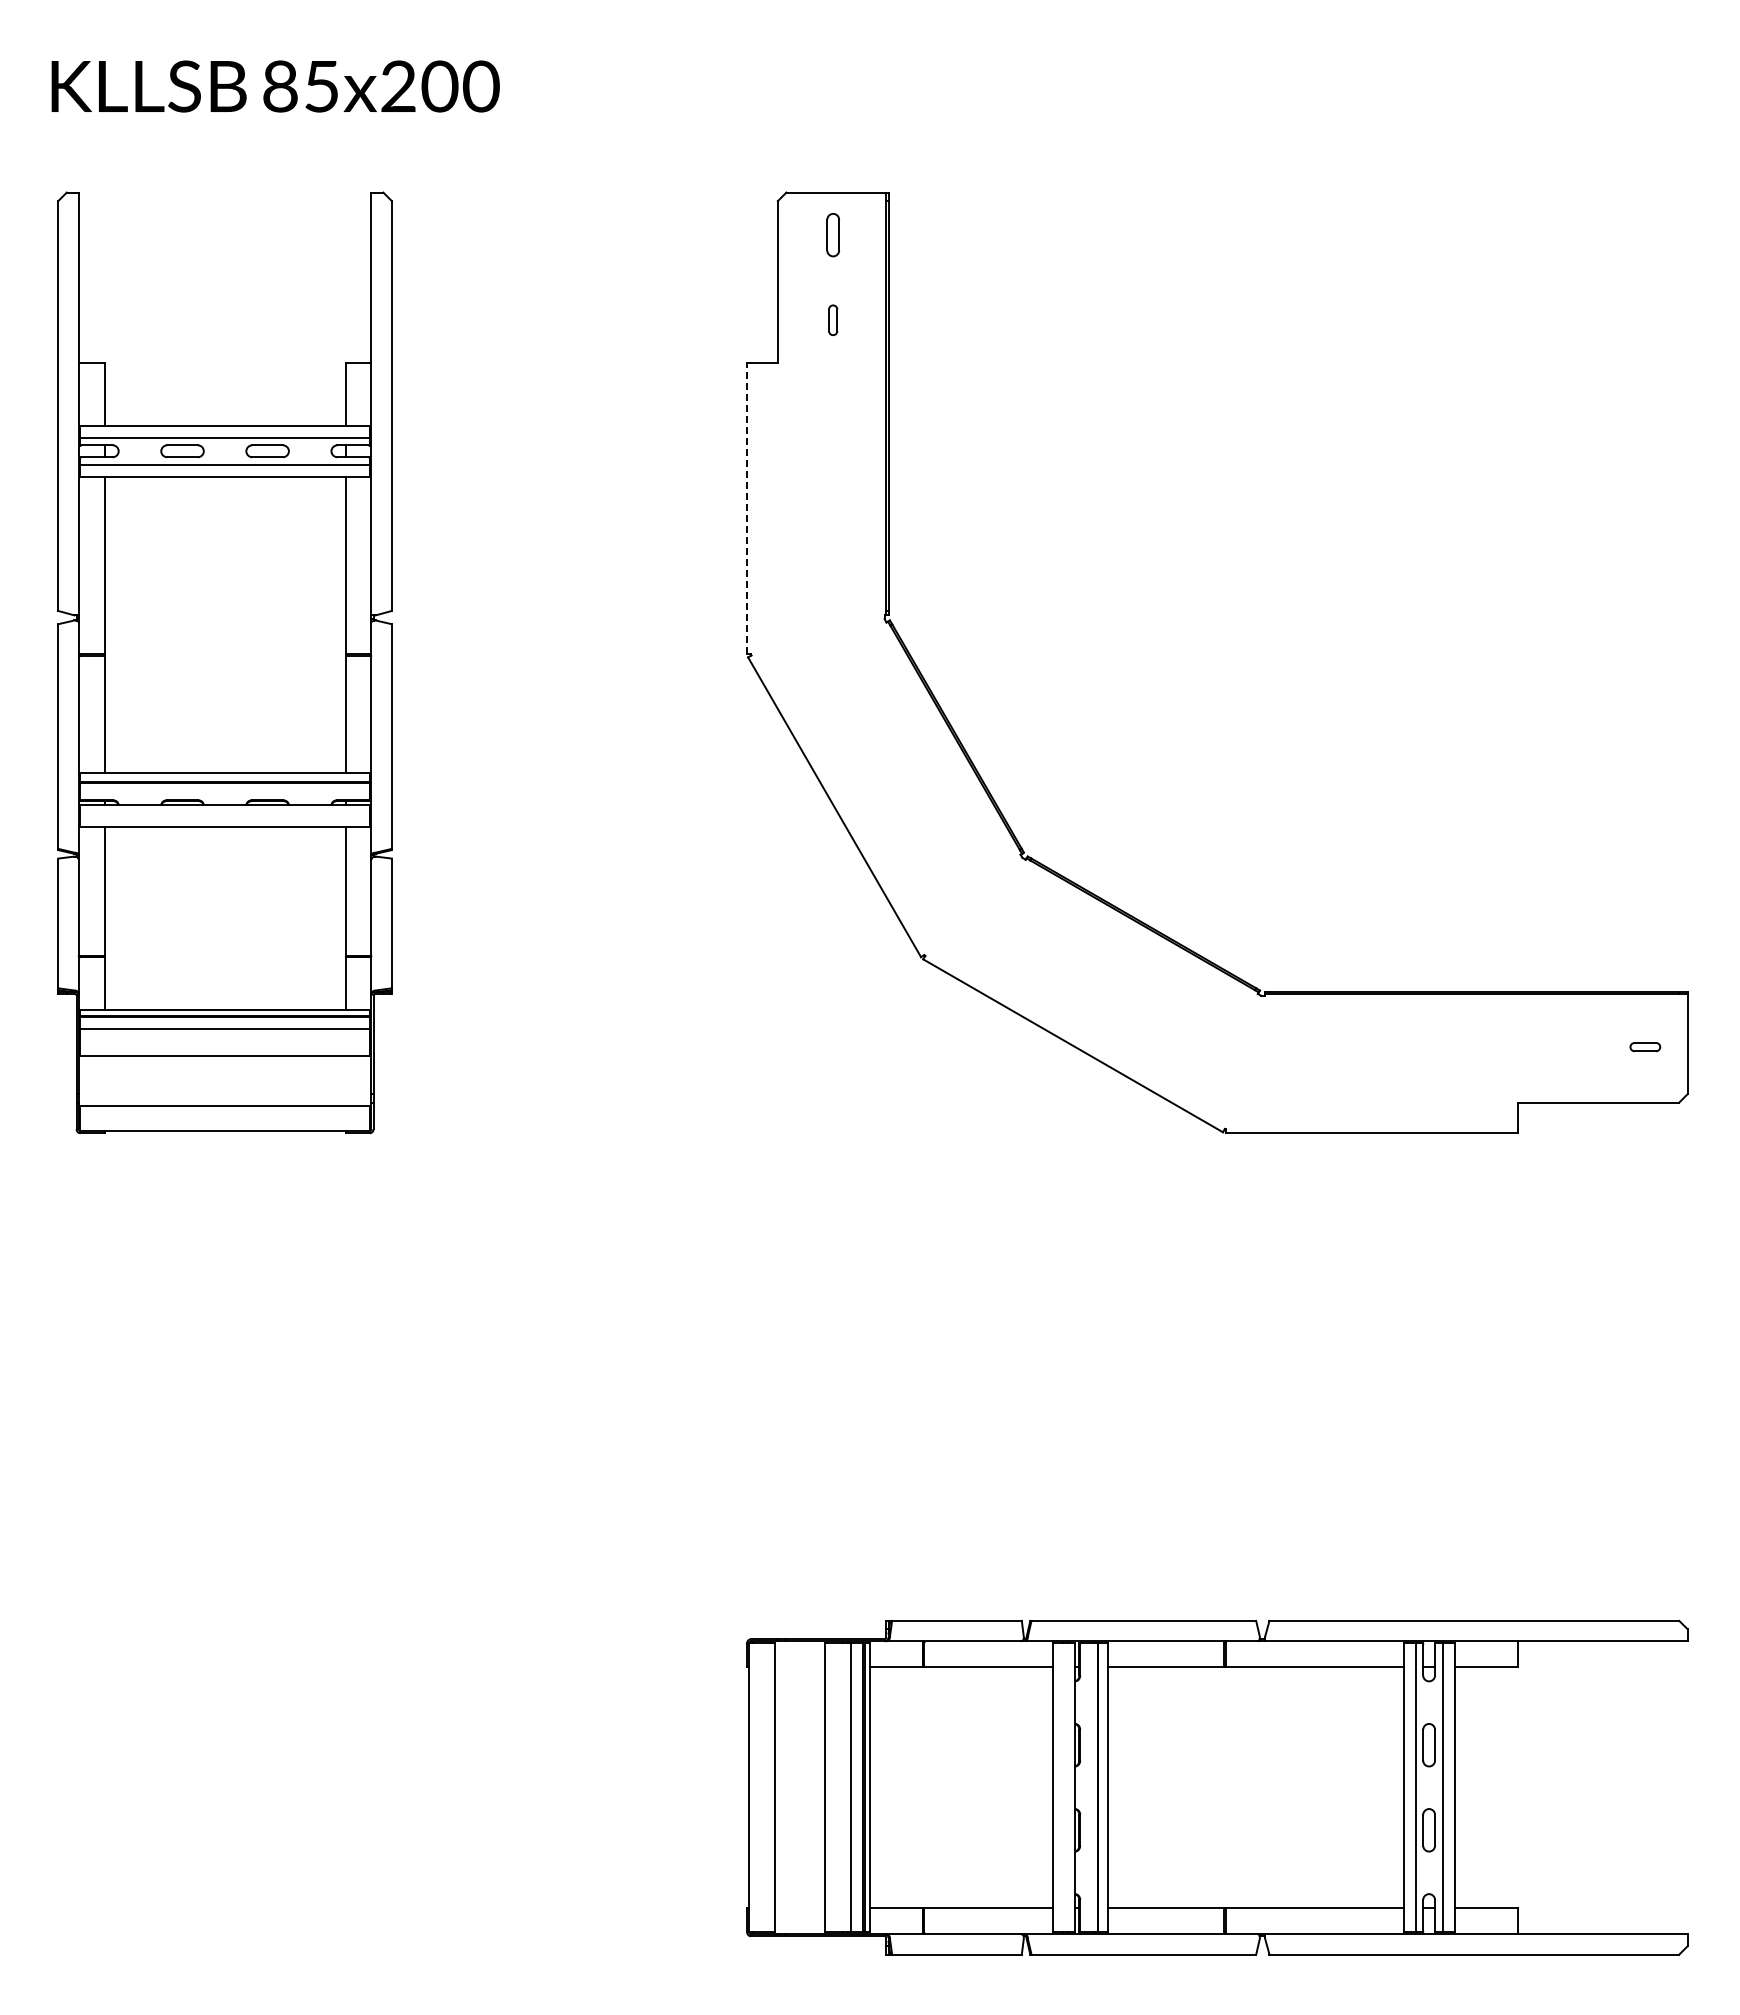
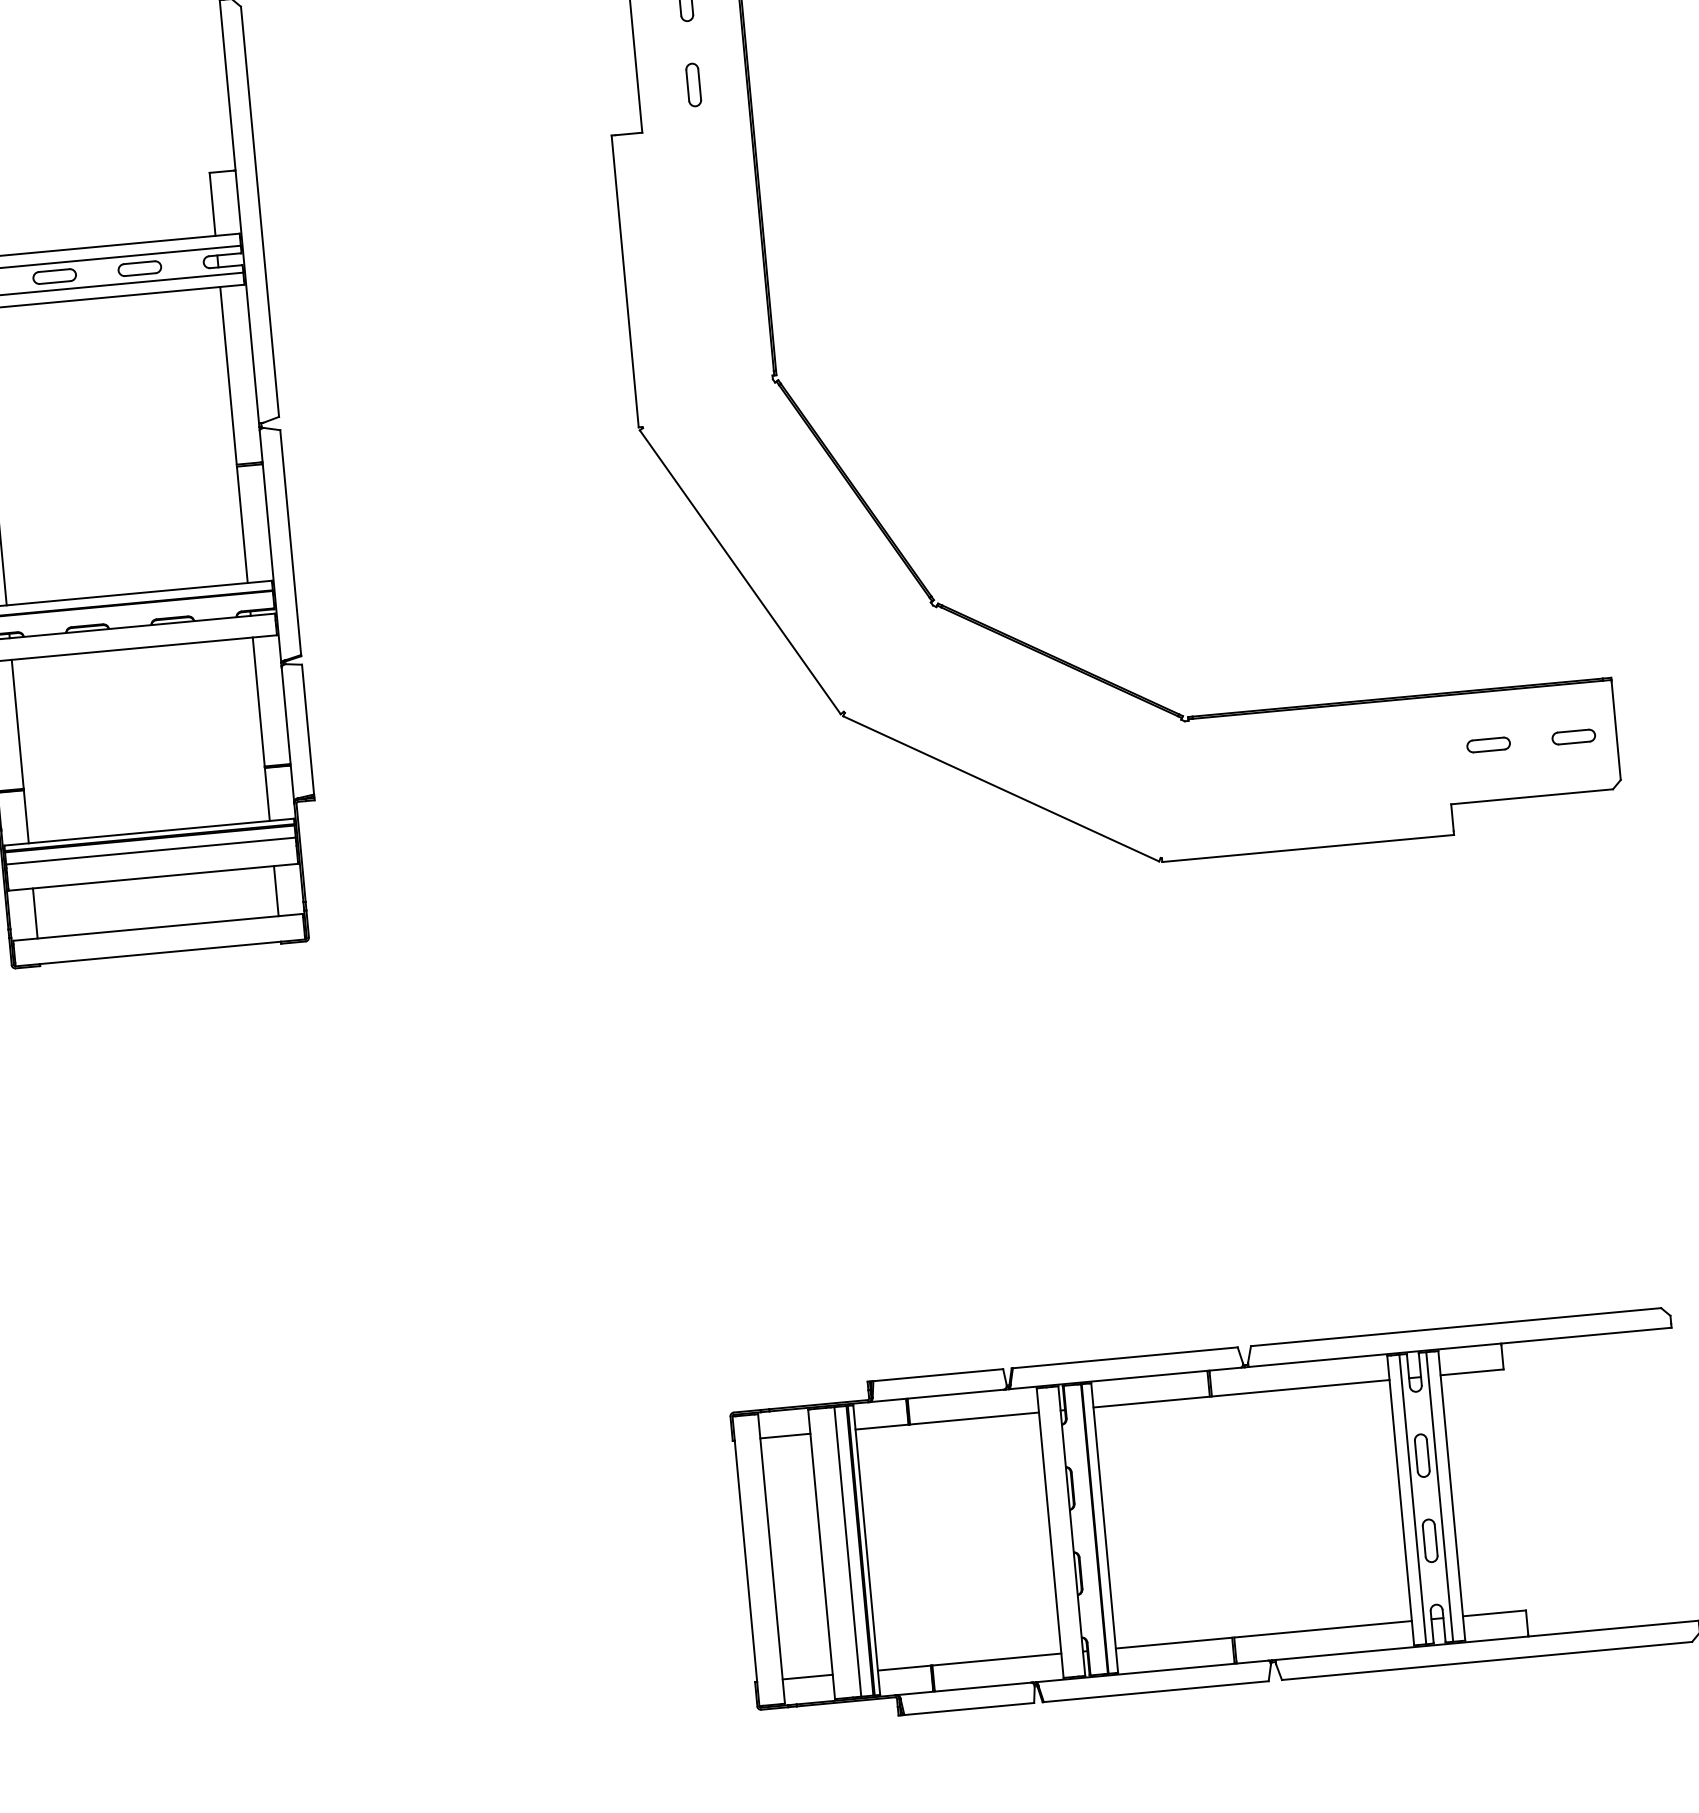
part: (832, 320) -> (693, 85), size x1.43
line: (747, 508) -> (625, 281), dashed -> solid
part: (1560, 1046) -> (1488, 744), added
part: (1645, 1046) -> (1573, 736), size x1.43
line: (104, 1080) -> (35, 913), added
line: (345, 1080) -> (276, 891), added
line: (799, 1667) -> (785, 1436), added
line: (799, 1908) -> (807, 1677), added

